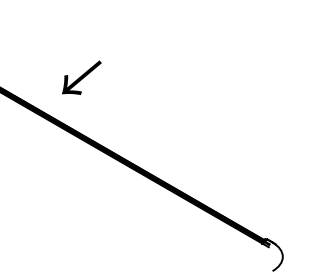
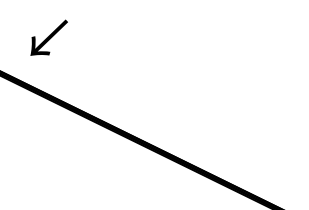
text: (81, 77) -> (48, 37), moved

